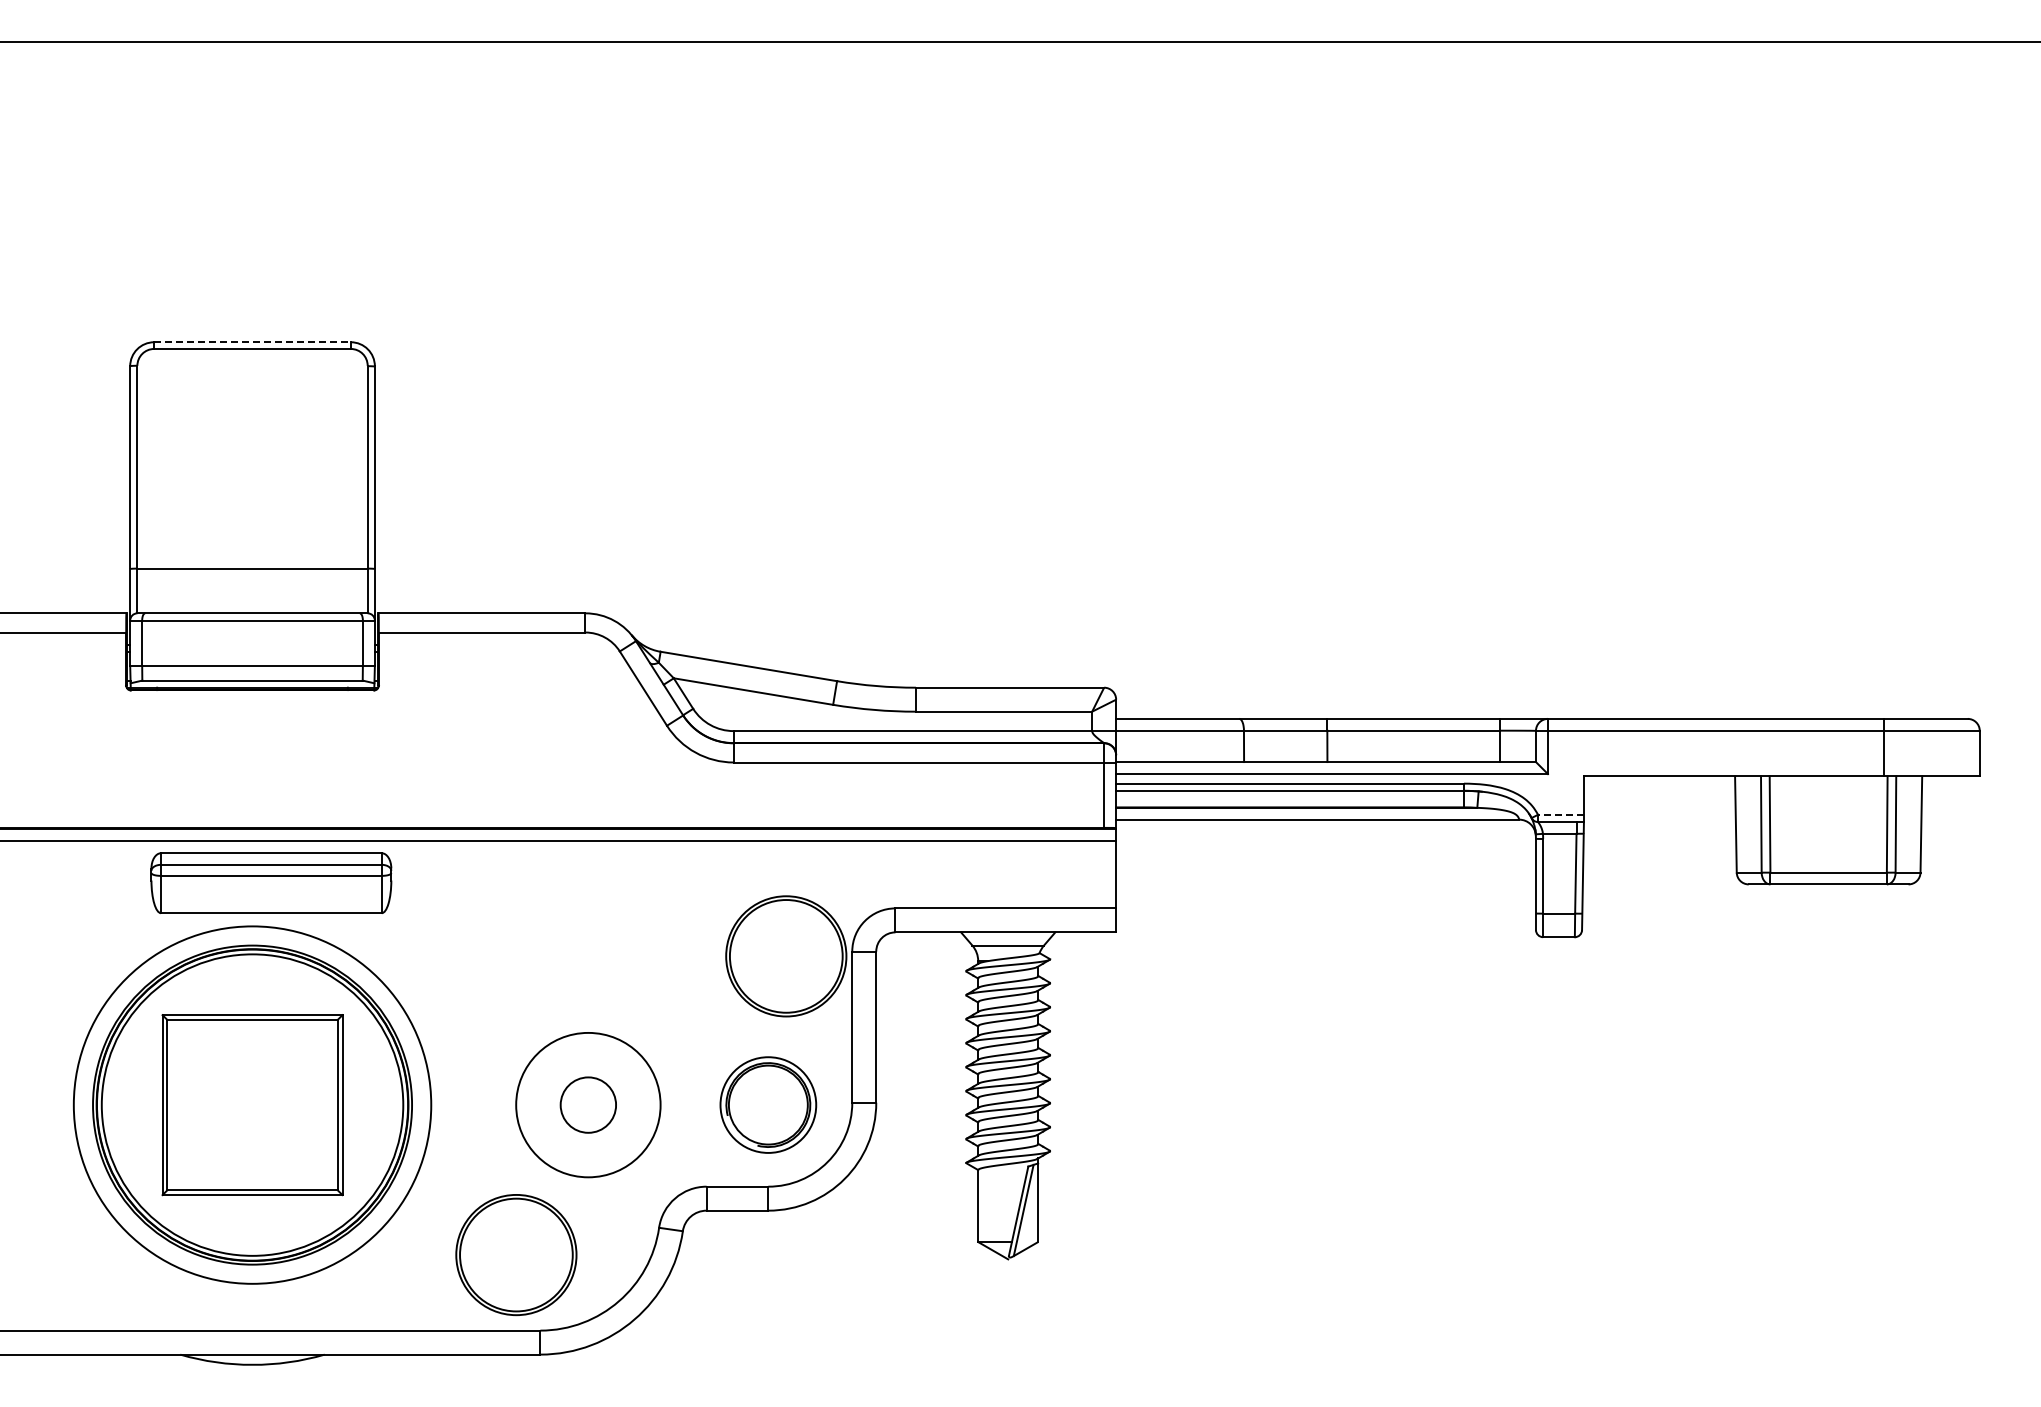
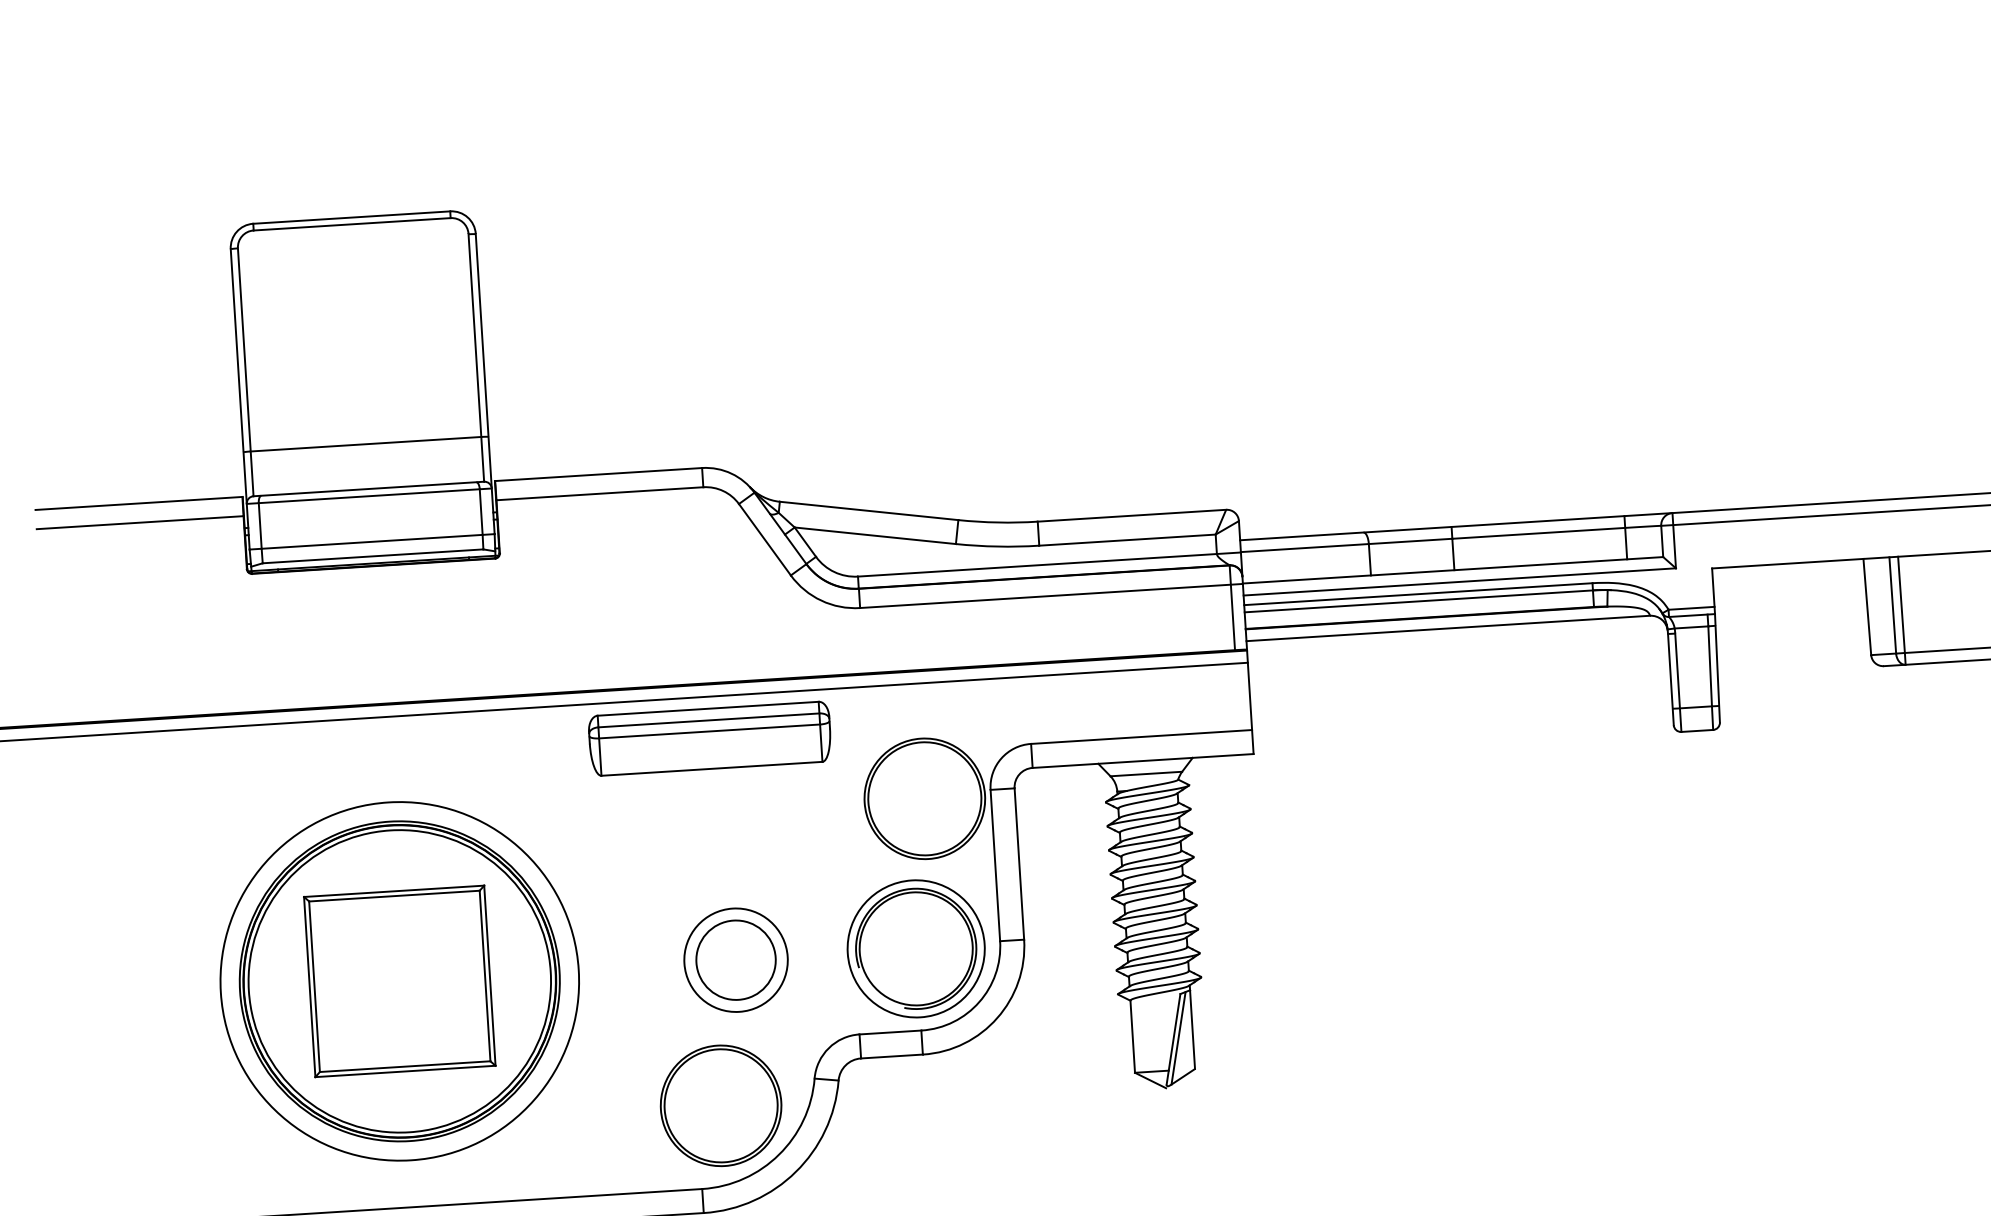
line: (253, 342) -> (352, 217), dashed -> solid
line: (1560, 814) -> (1691, 608), dashed -> solid
part: (271, 882) -> (710, 738), moved
circle: (587, 1104) -> (735, 959), size x0.71
circle: (587, 1104) -> (735, 959), size x1.43
part: (768, 1104) -> (916, 948), size x1.43
part: (516, 1255) -> (721, 1106), moved

